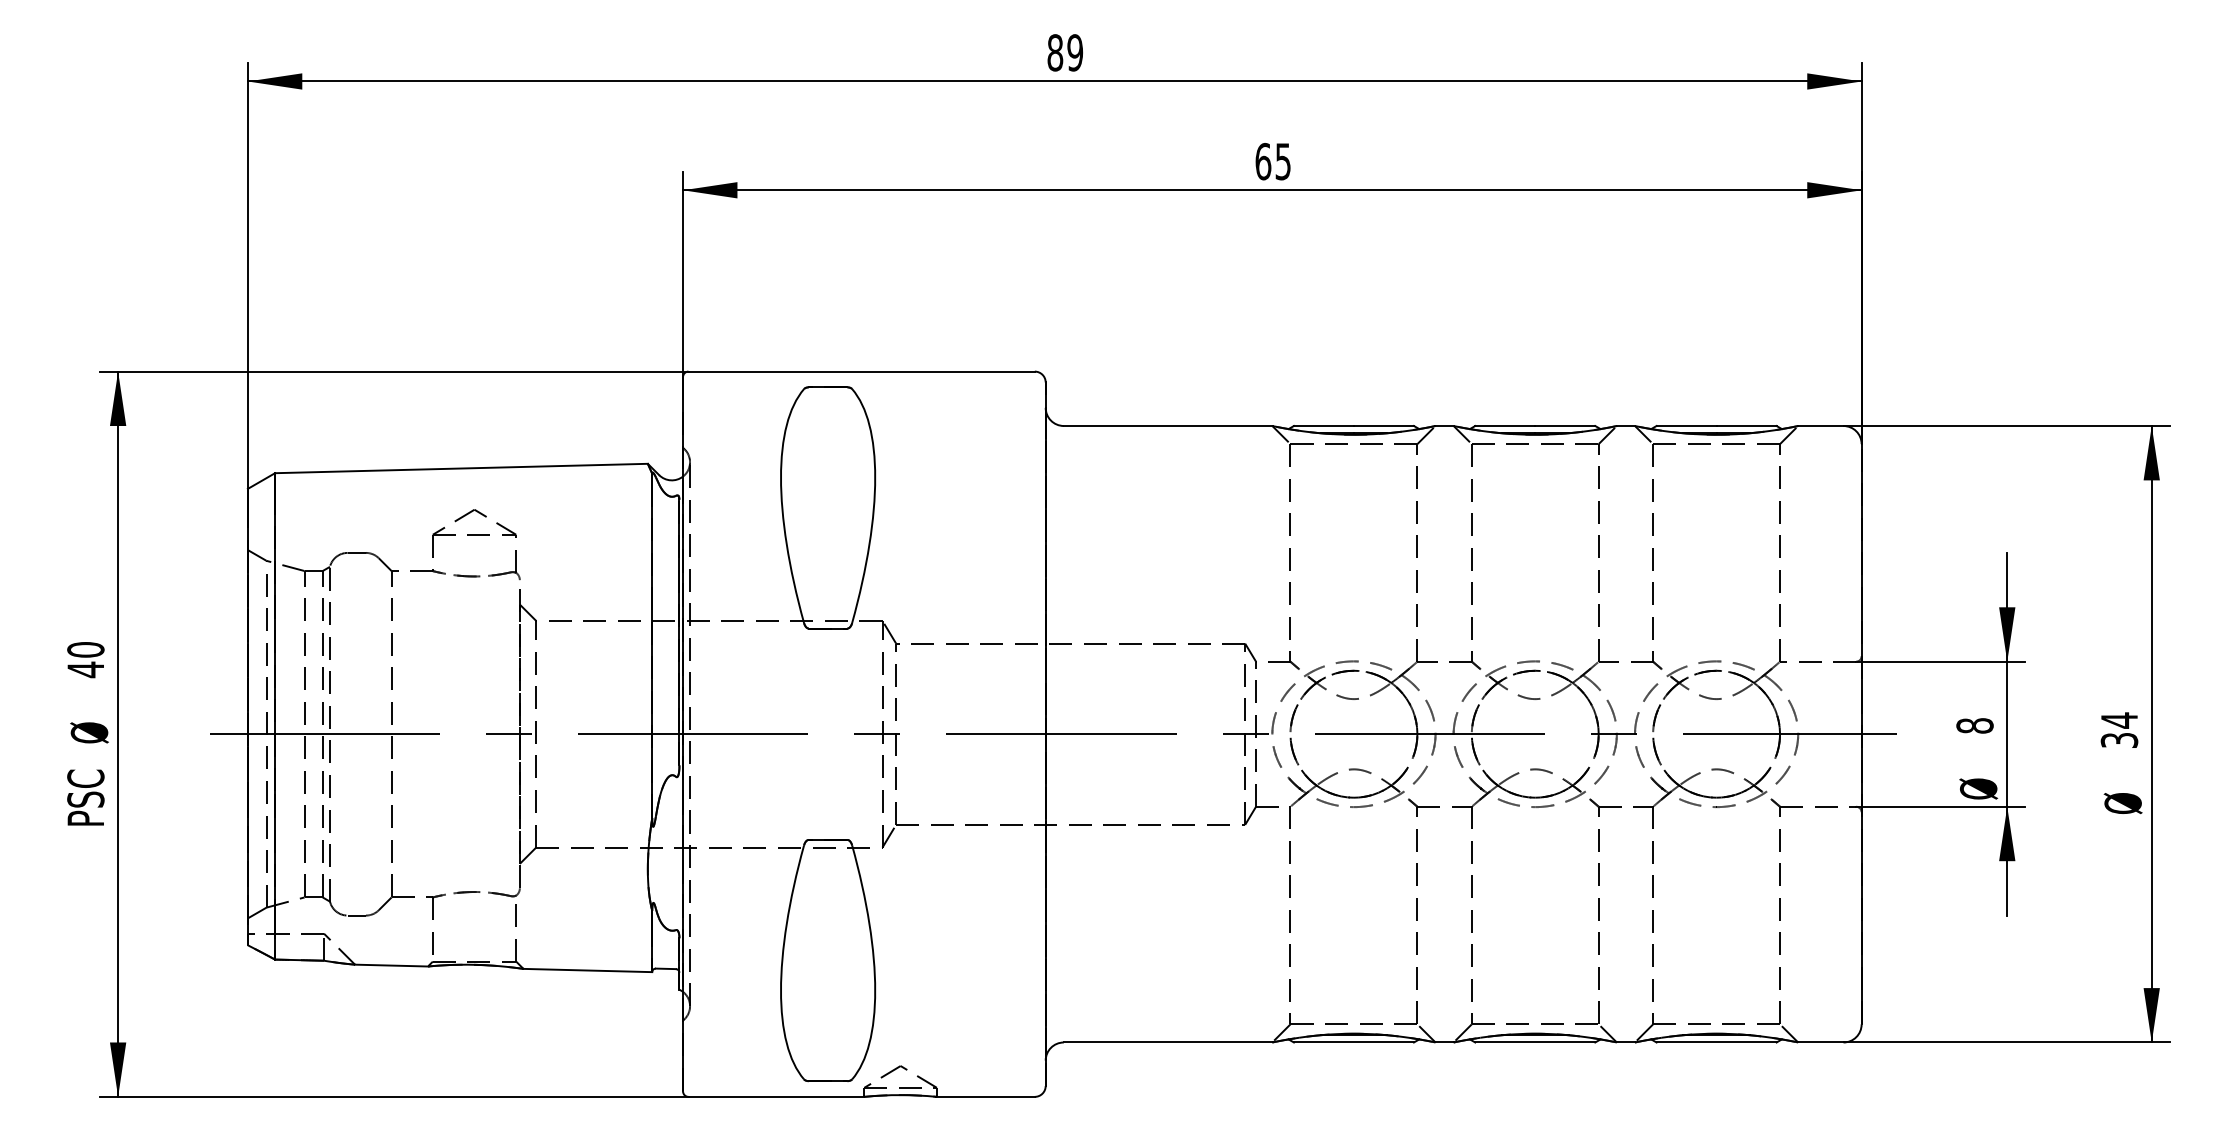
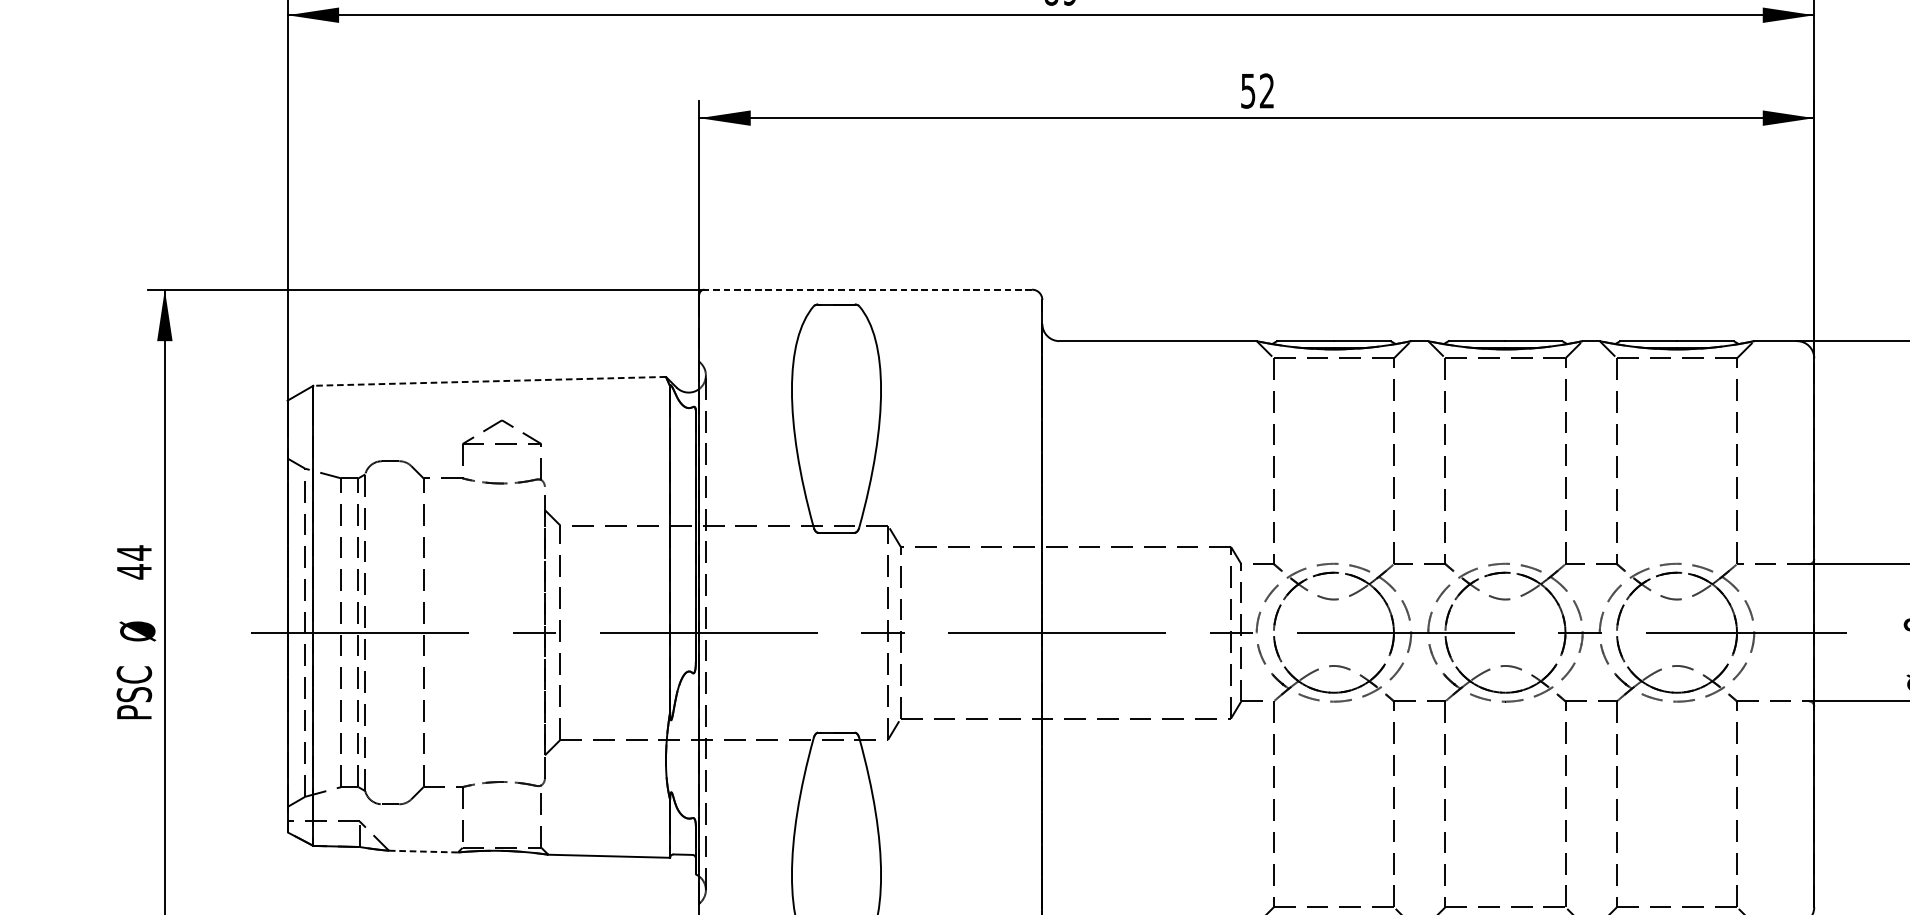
text: (1272, 161) -> (1256, 90), 65 -> 52
line: (861, 371) -> (868, 289), solid -> dashed
line: (461, 468) -> (489, 381), solid -> dashed
text: (85, 649) -> (134, 552), 40 -> 44
line: (391, 965) -> (423, 851), solid -> dashed

